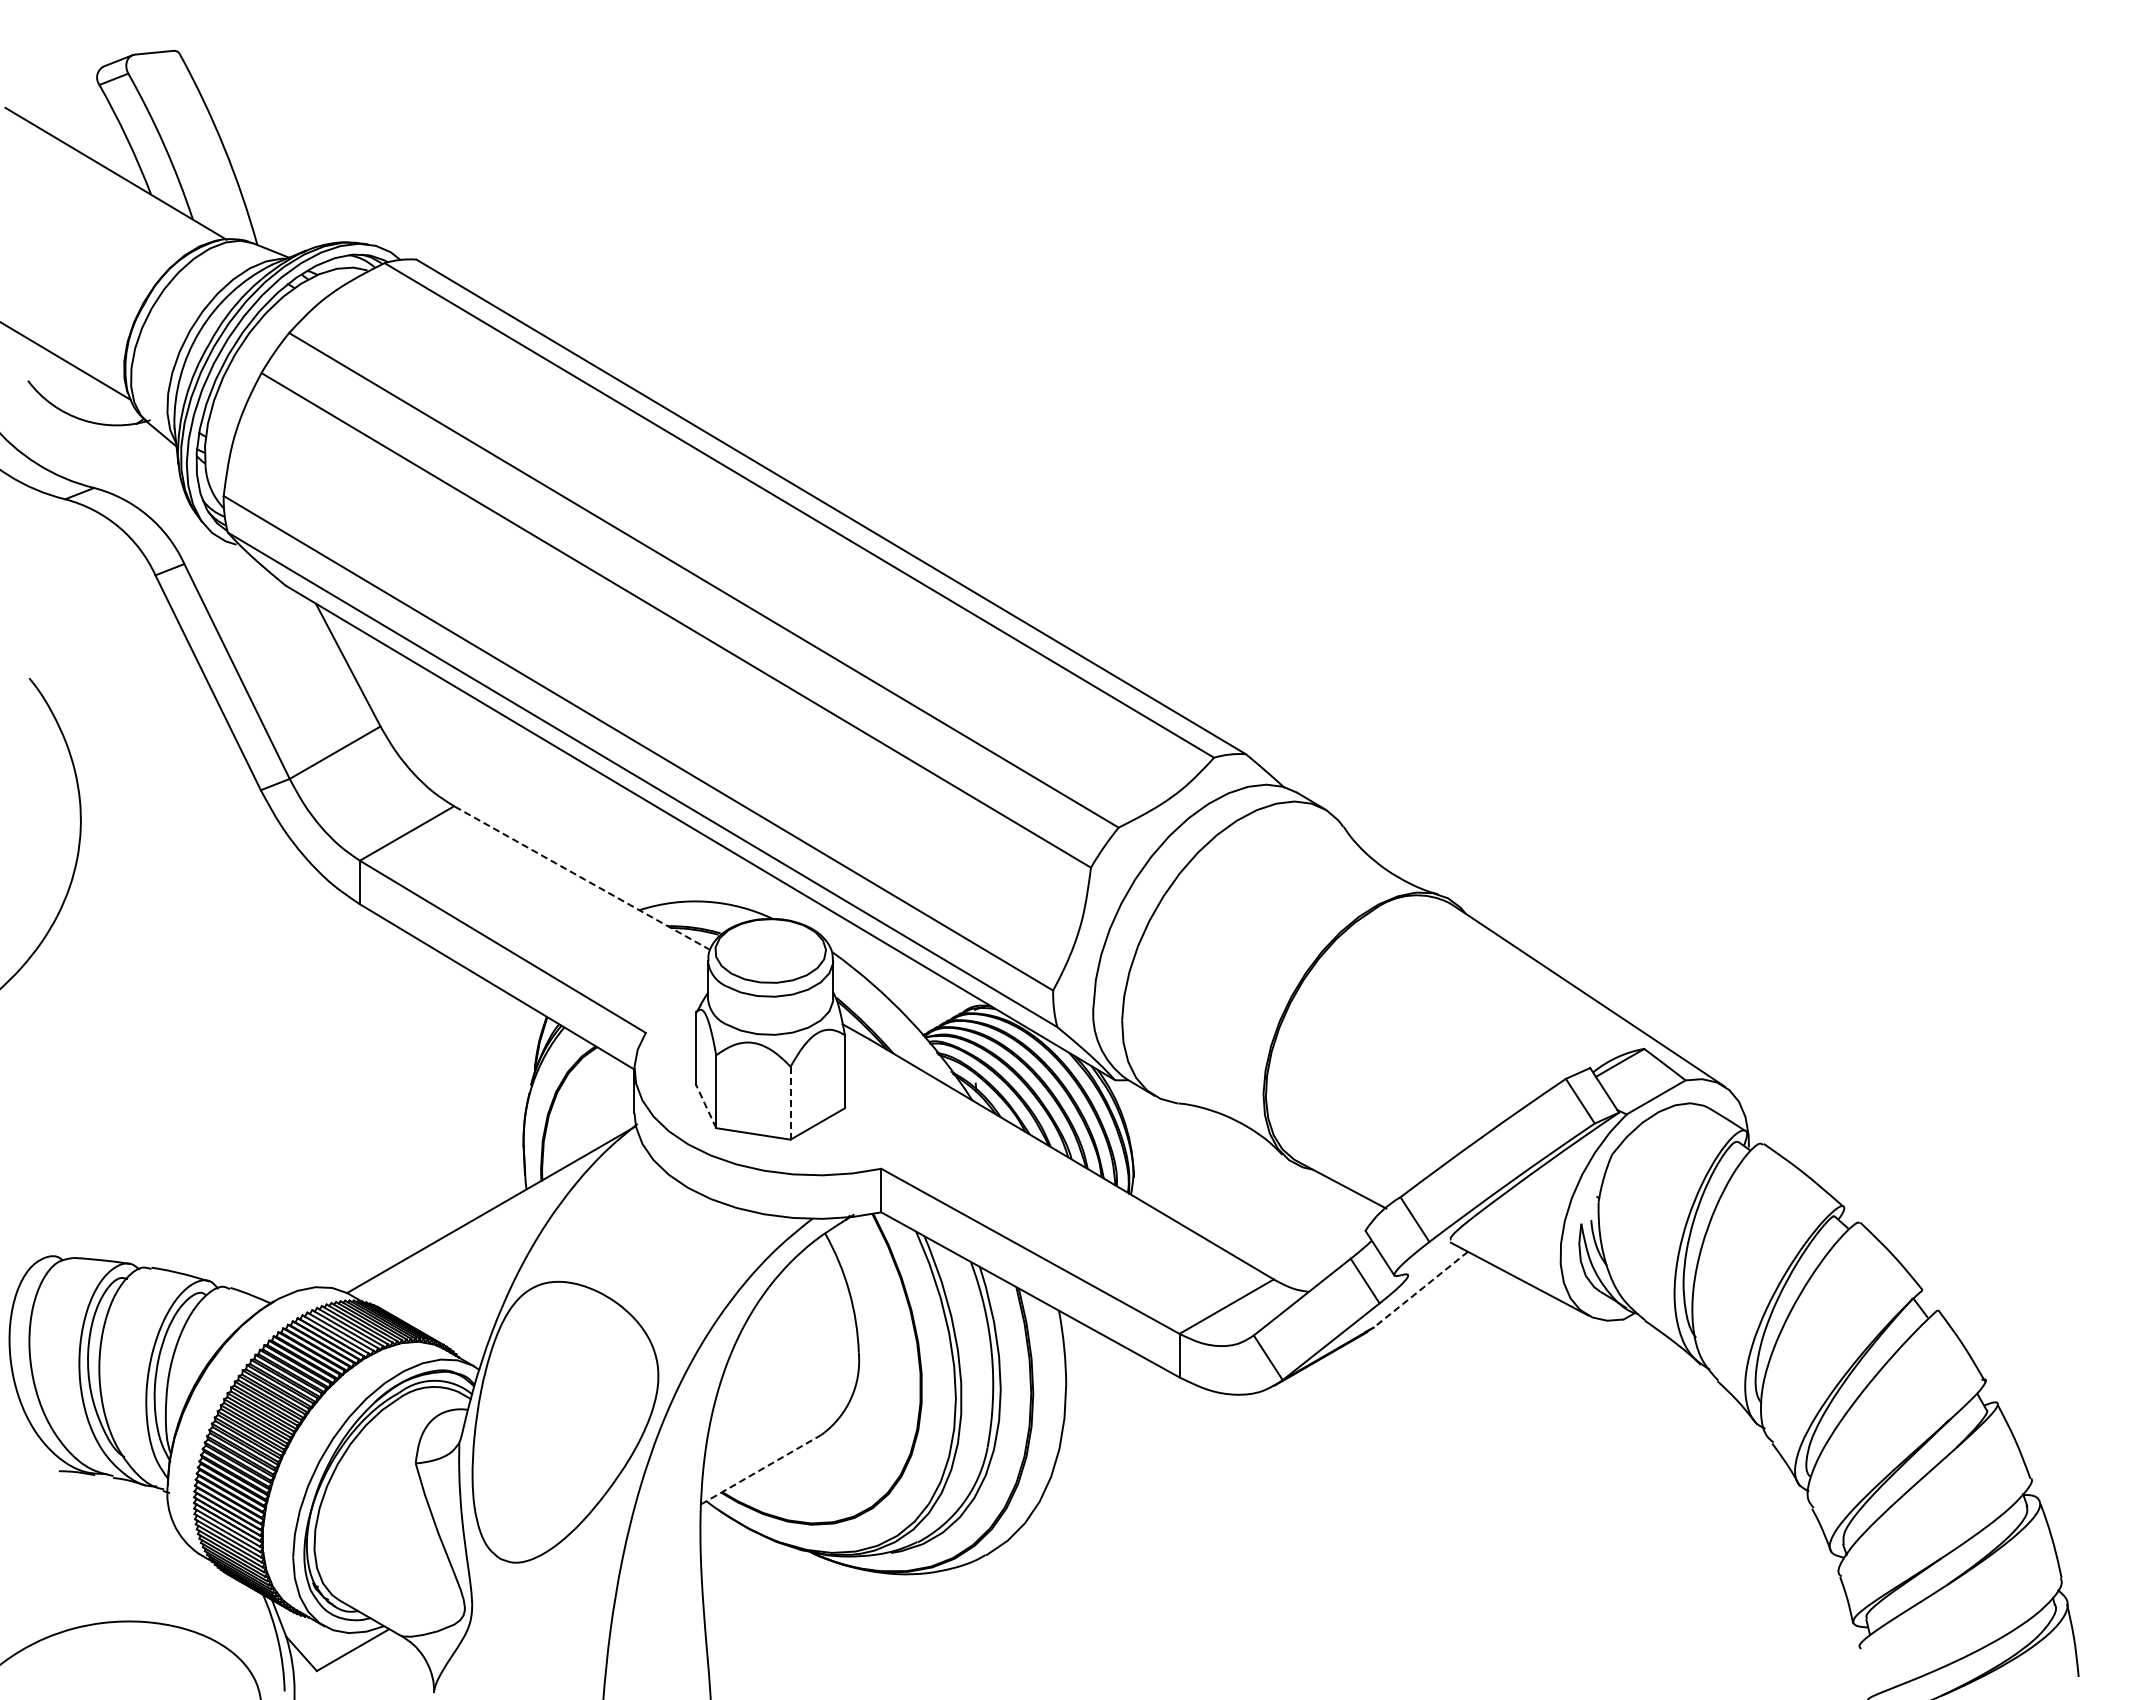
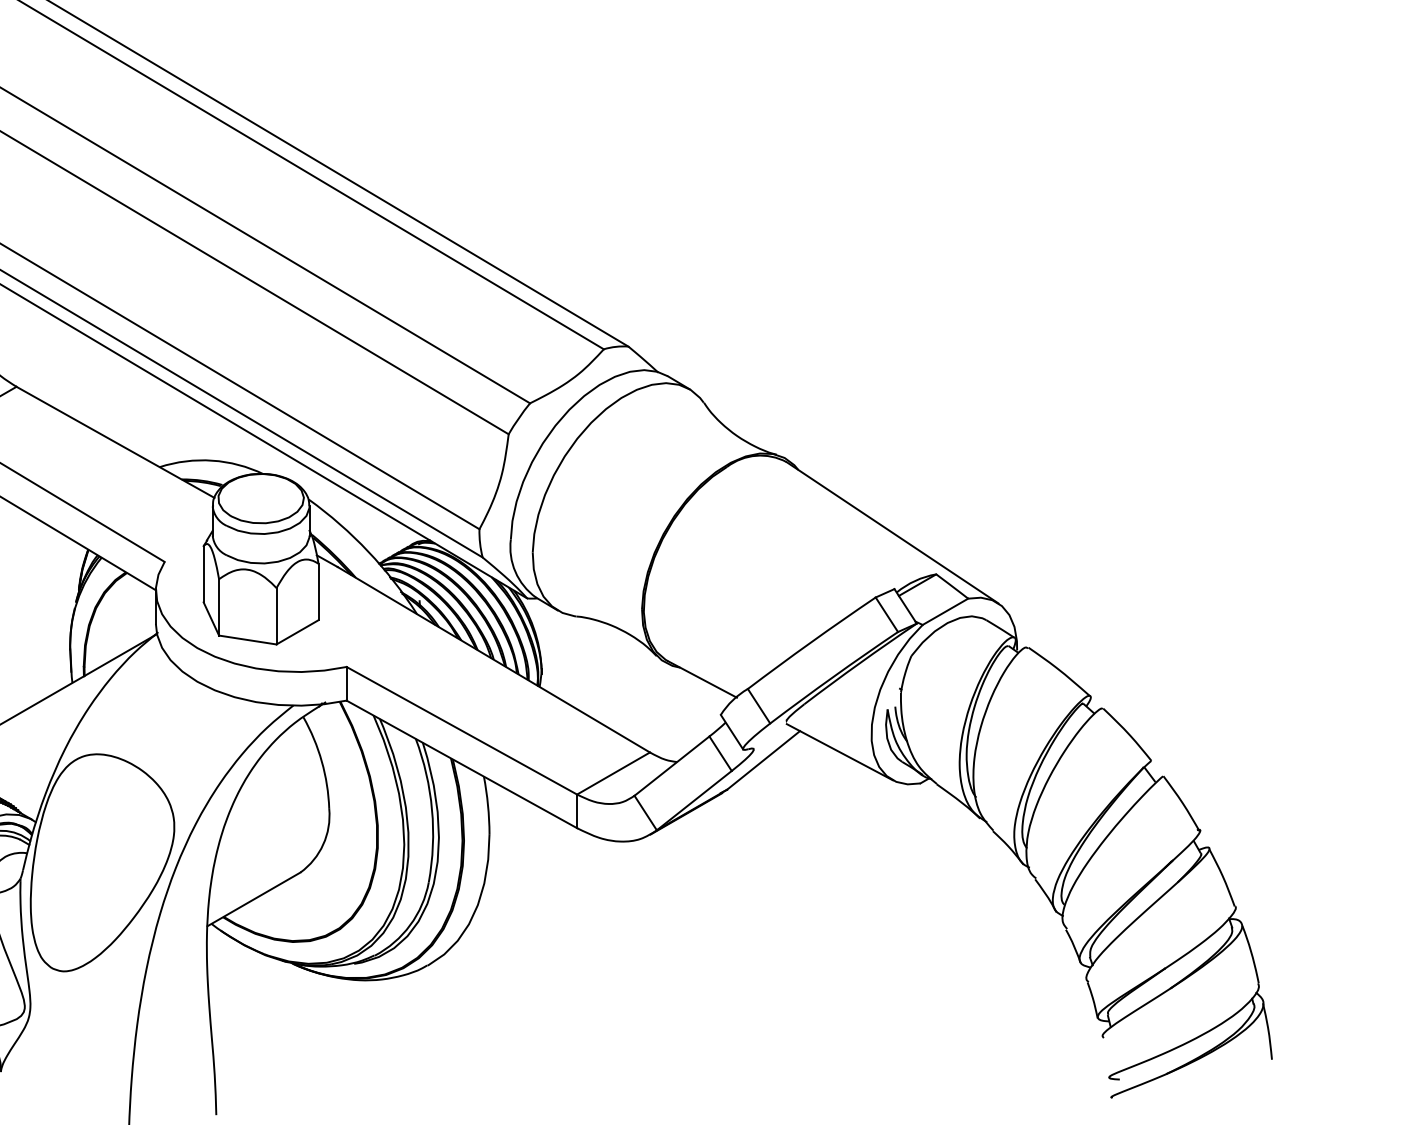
line: (582, 878) -> (115, 442), dashed -> solid
line: (790, 1103) -> (276, 616), dashed -> solid
line: (706, 1106) -> (211, 618), dashed -> solid
line: (1420, 1289) -> (763, 760), dashed -> solid
line: (761, 1469) -> (254, 899), dashed -> solid

